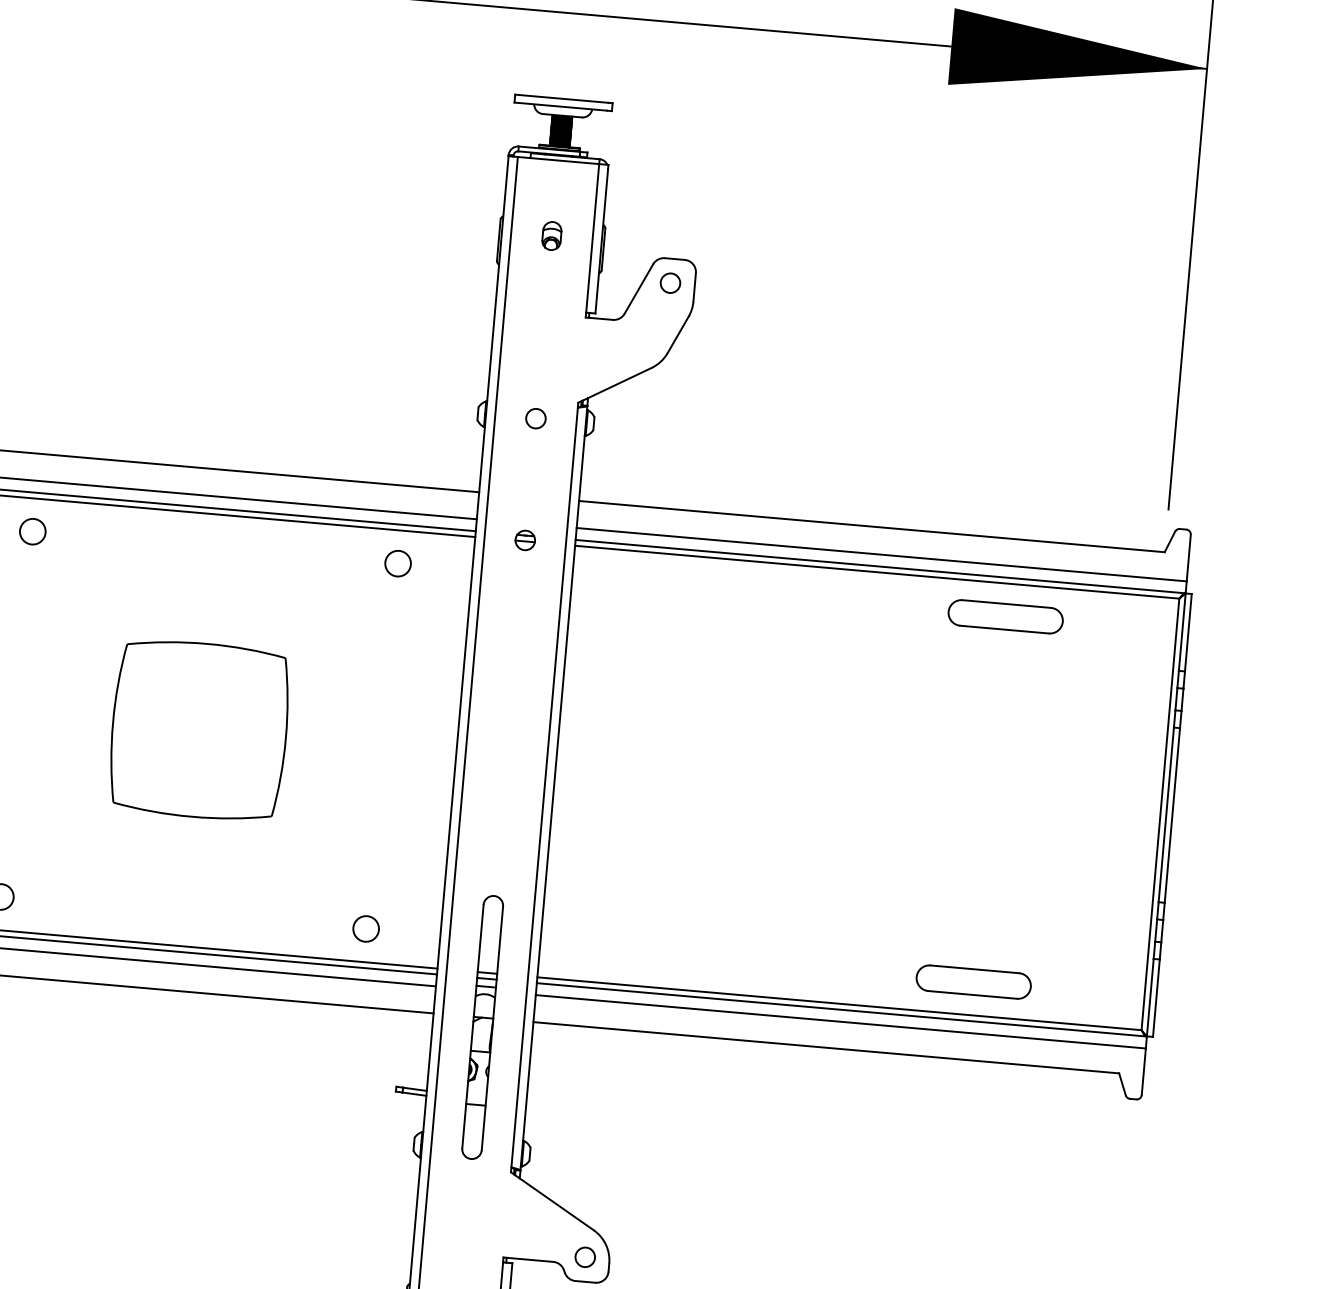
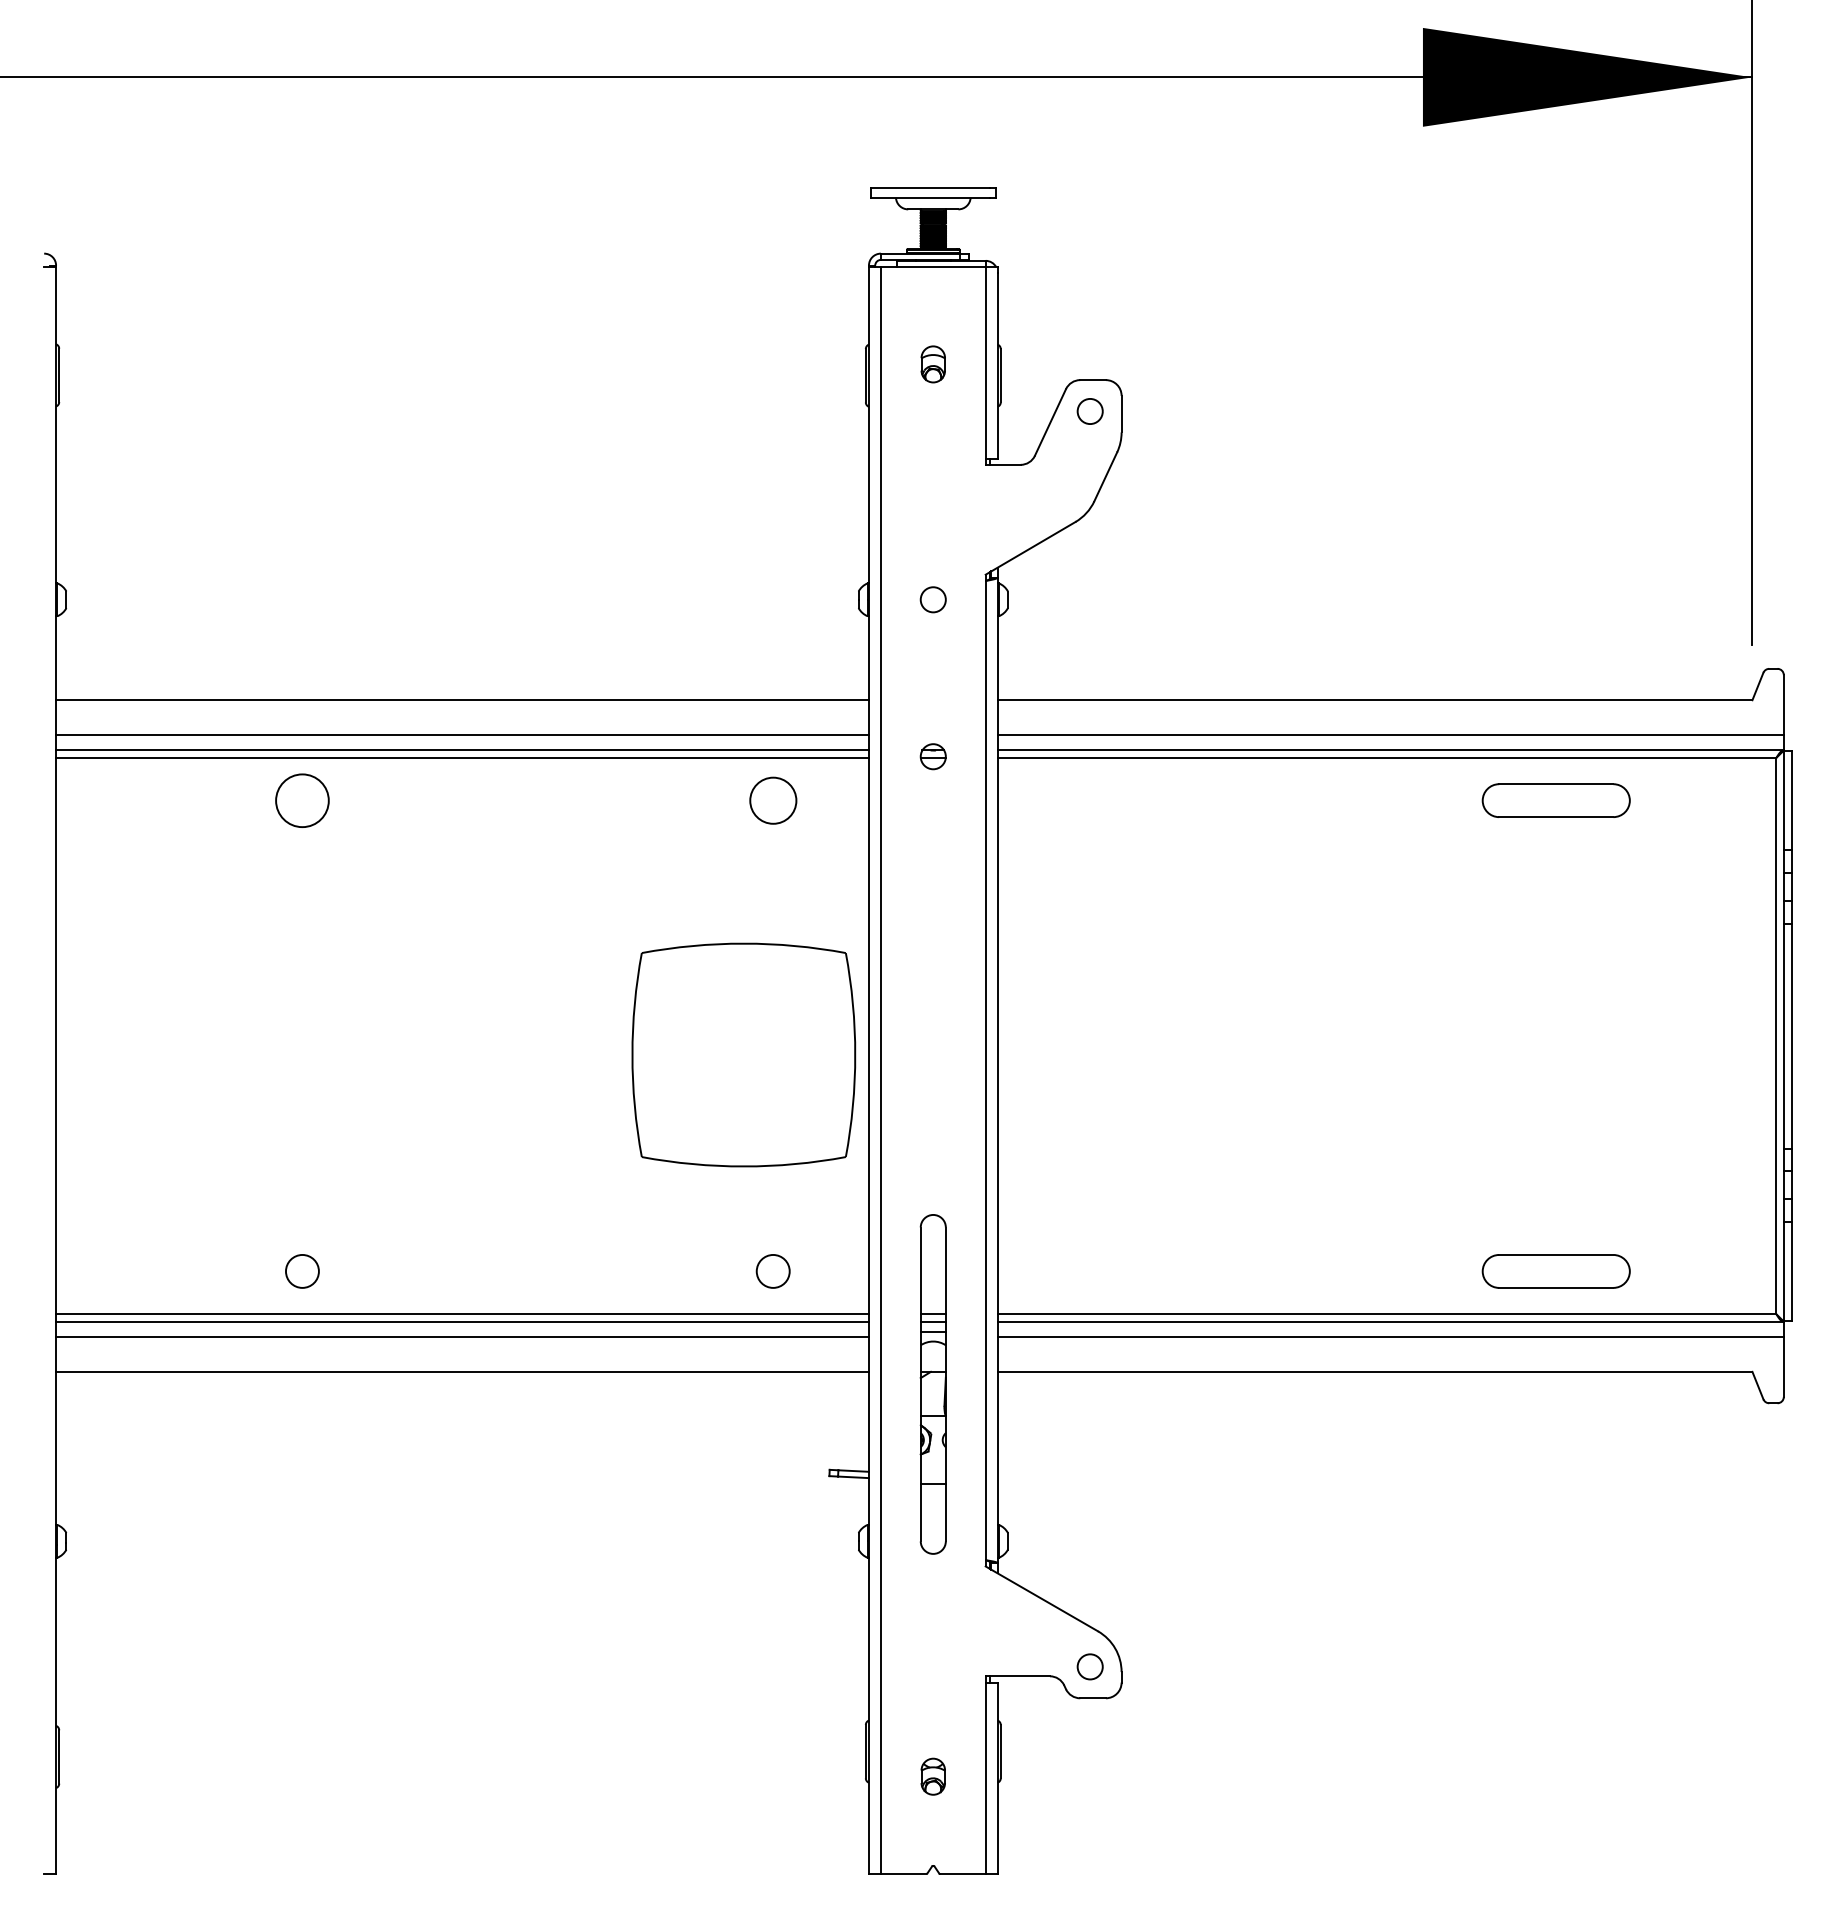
circle: (32, 531) -> (302, 800), size x1.6
circle: (397, 563) -> (772, 800), size x1.4
part: (199, 729) -> (743, 1054), moved

